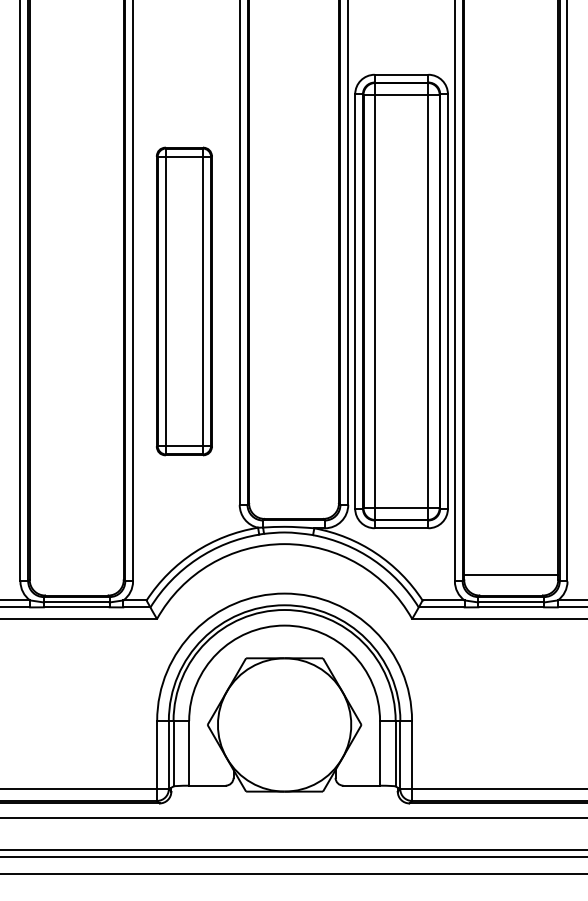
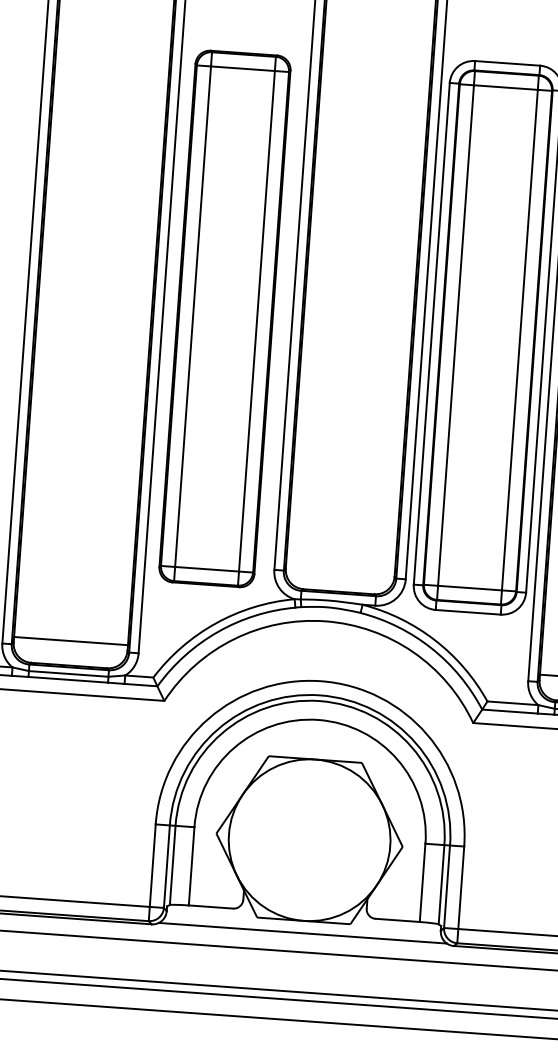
part: (184, 301) -> (225, 318), size x1.43
line: (76, 575) -> (70, 641), added
line: (284, 801) -> (302, 932), added

